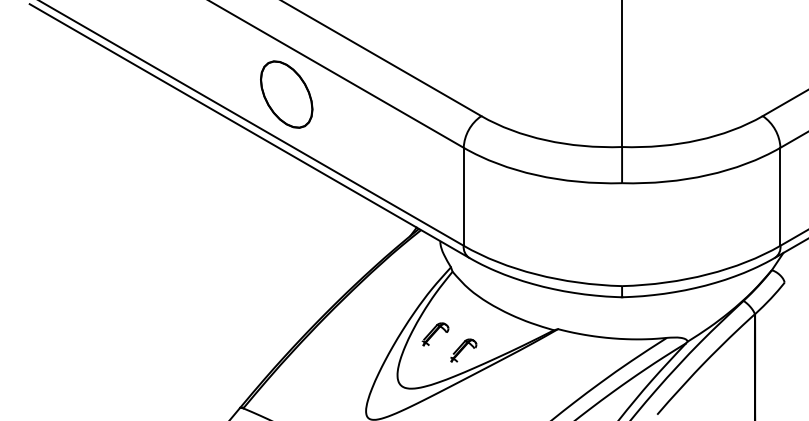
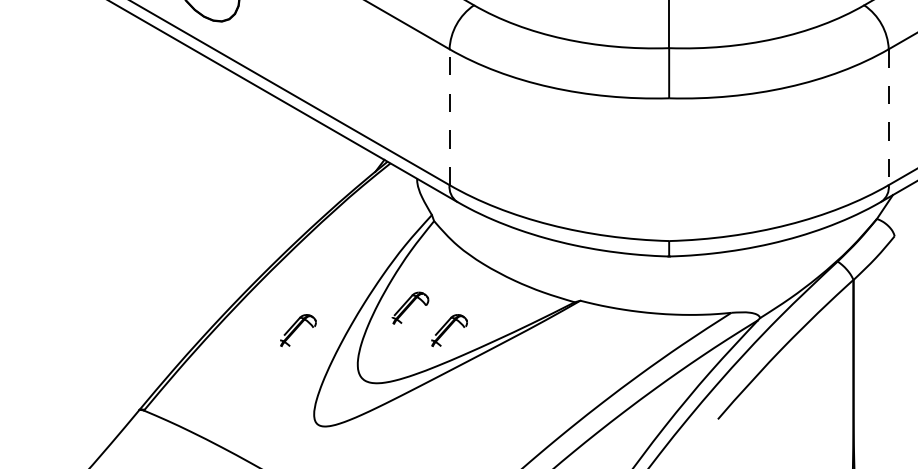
line: (463, 196) -> (449, 116), solid -> dashed
line: (780, 196) -> (888, 116), solid -> dashed
part: (354, 350) -> (298, 330), added

